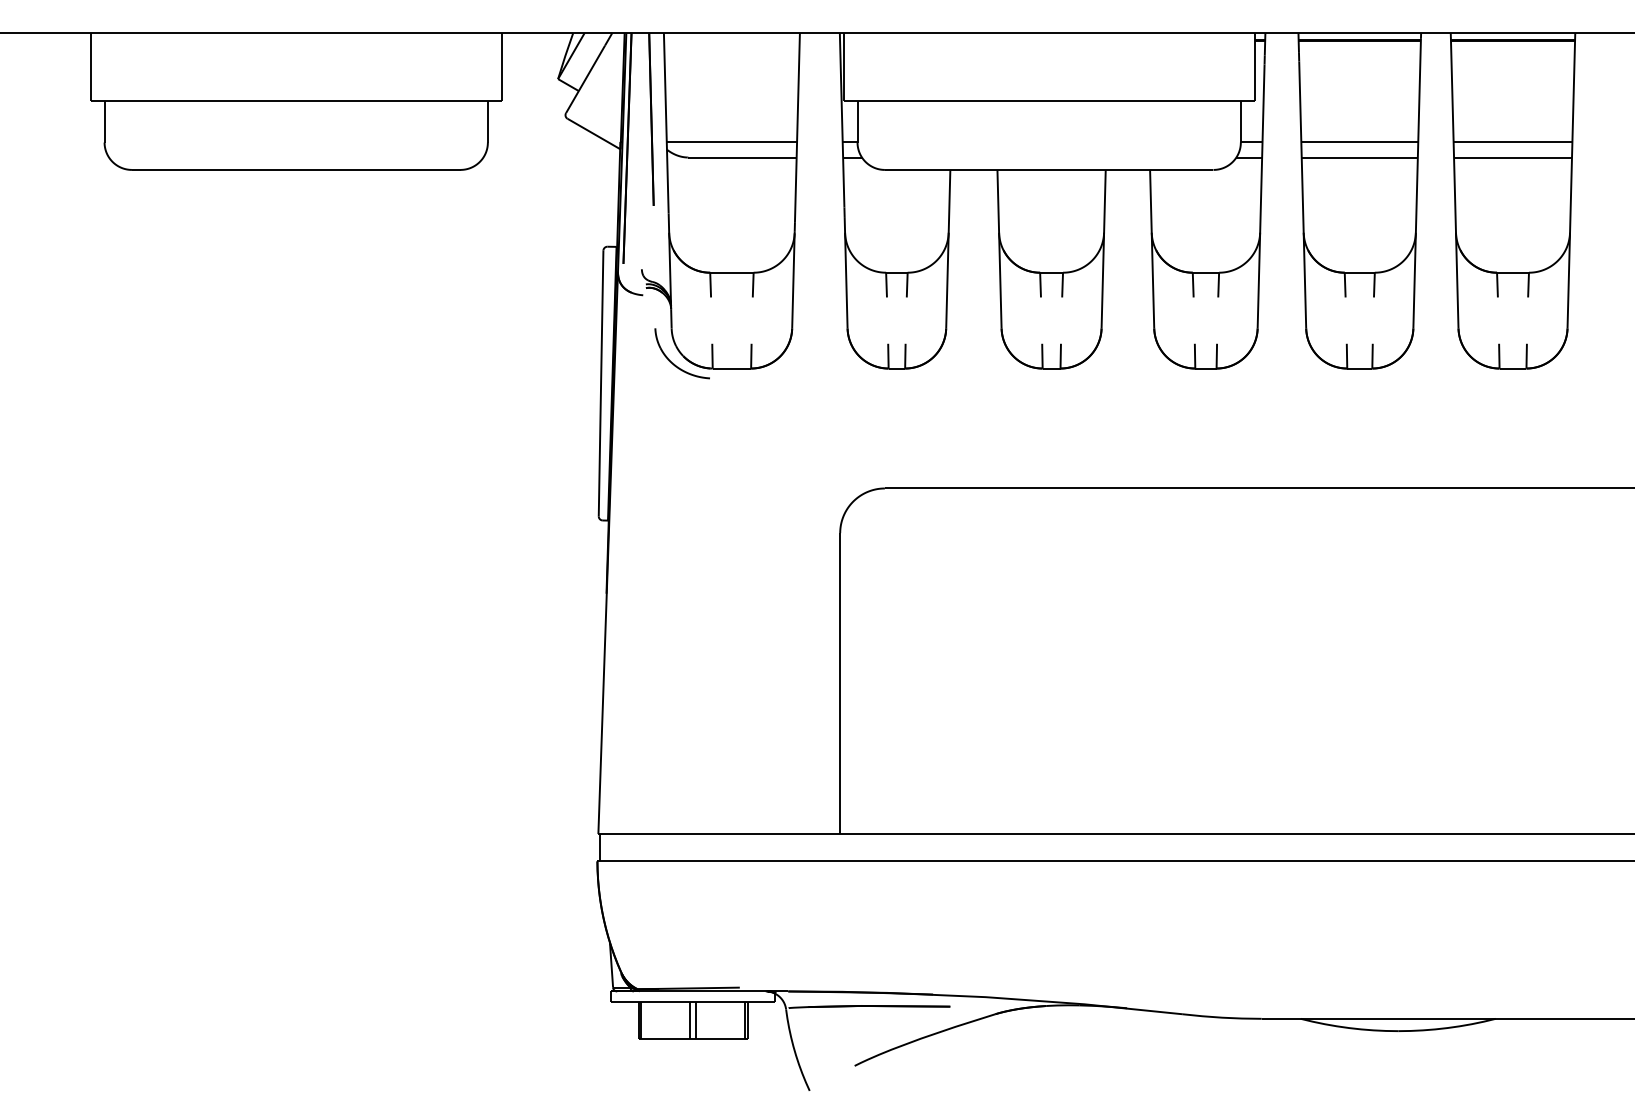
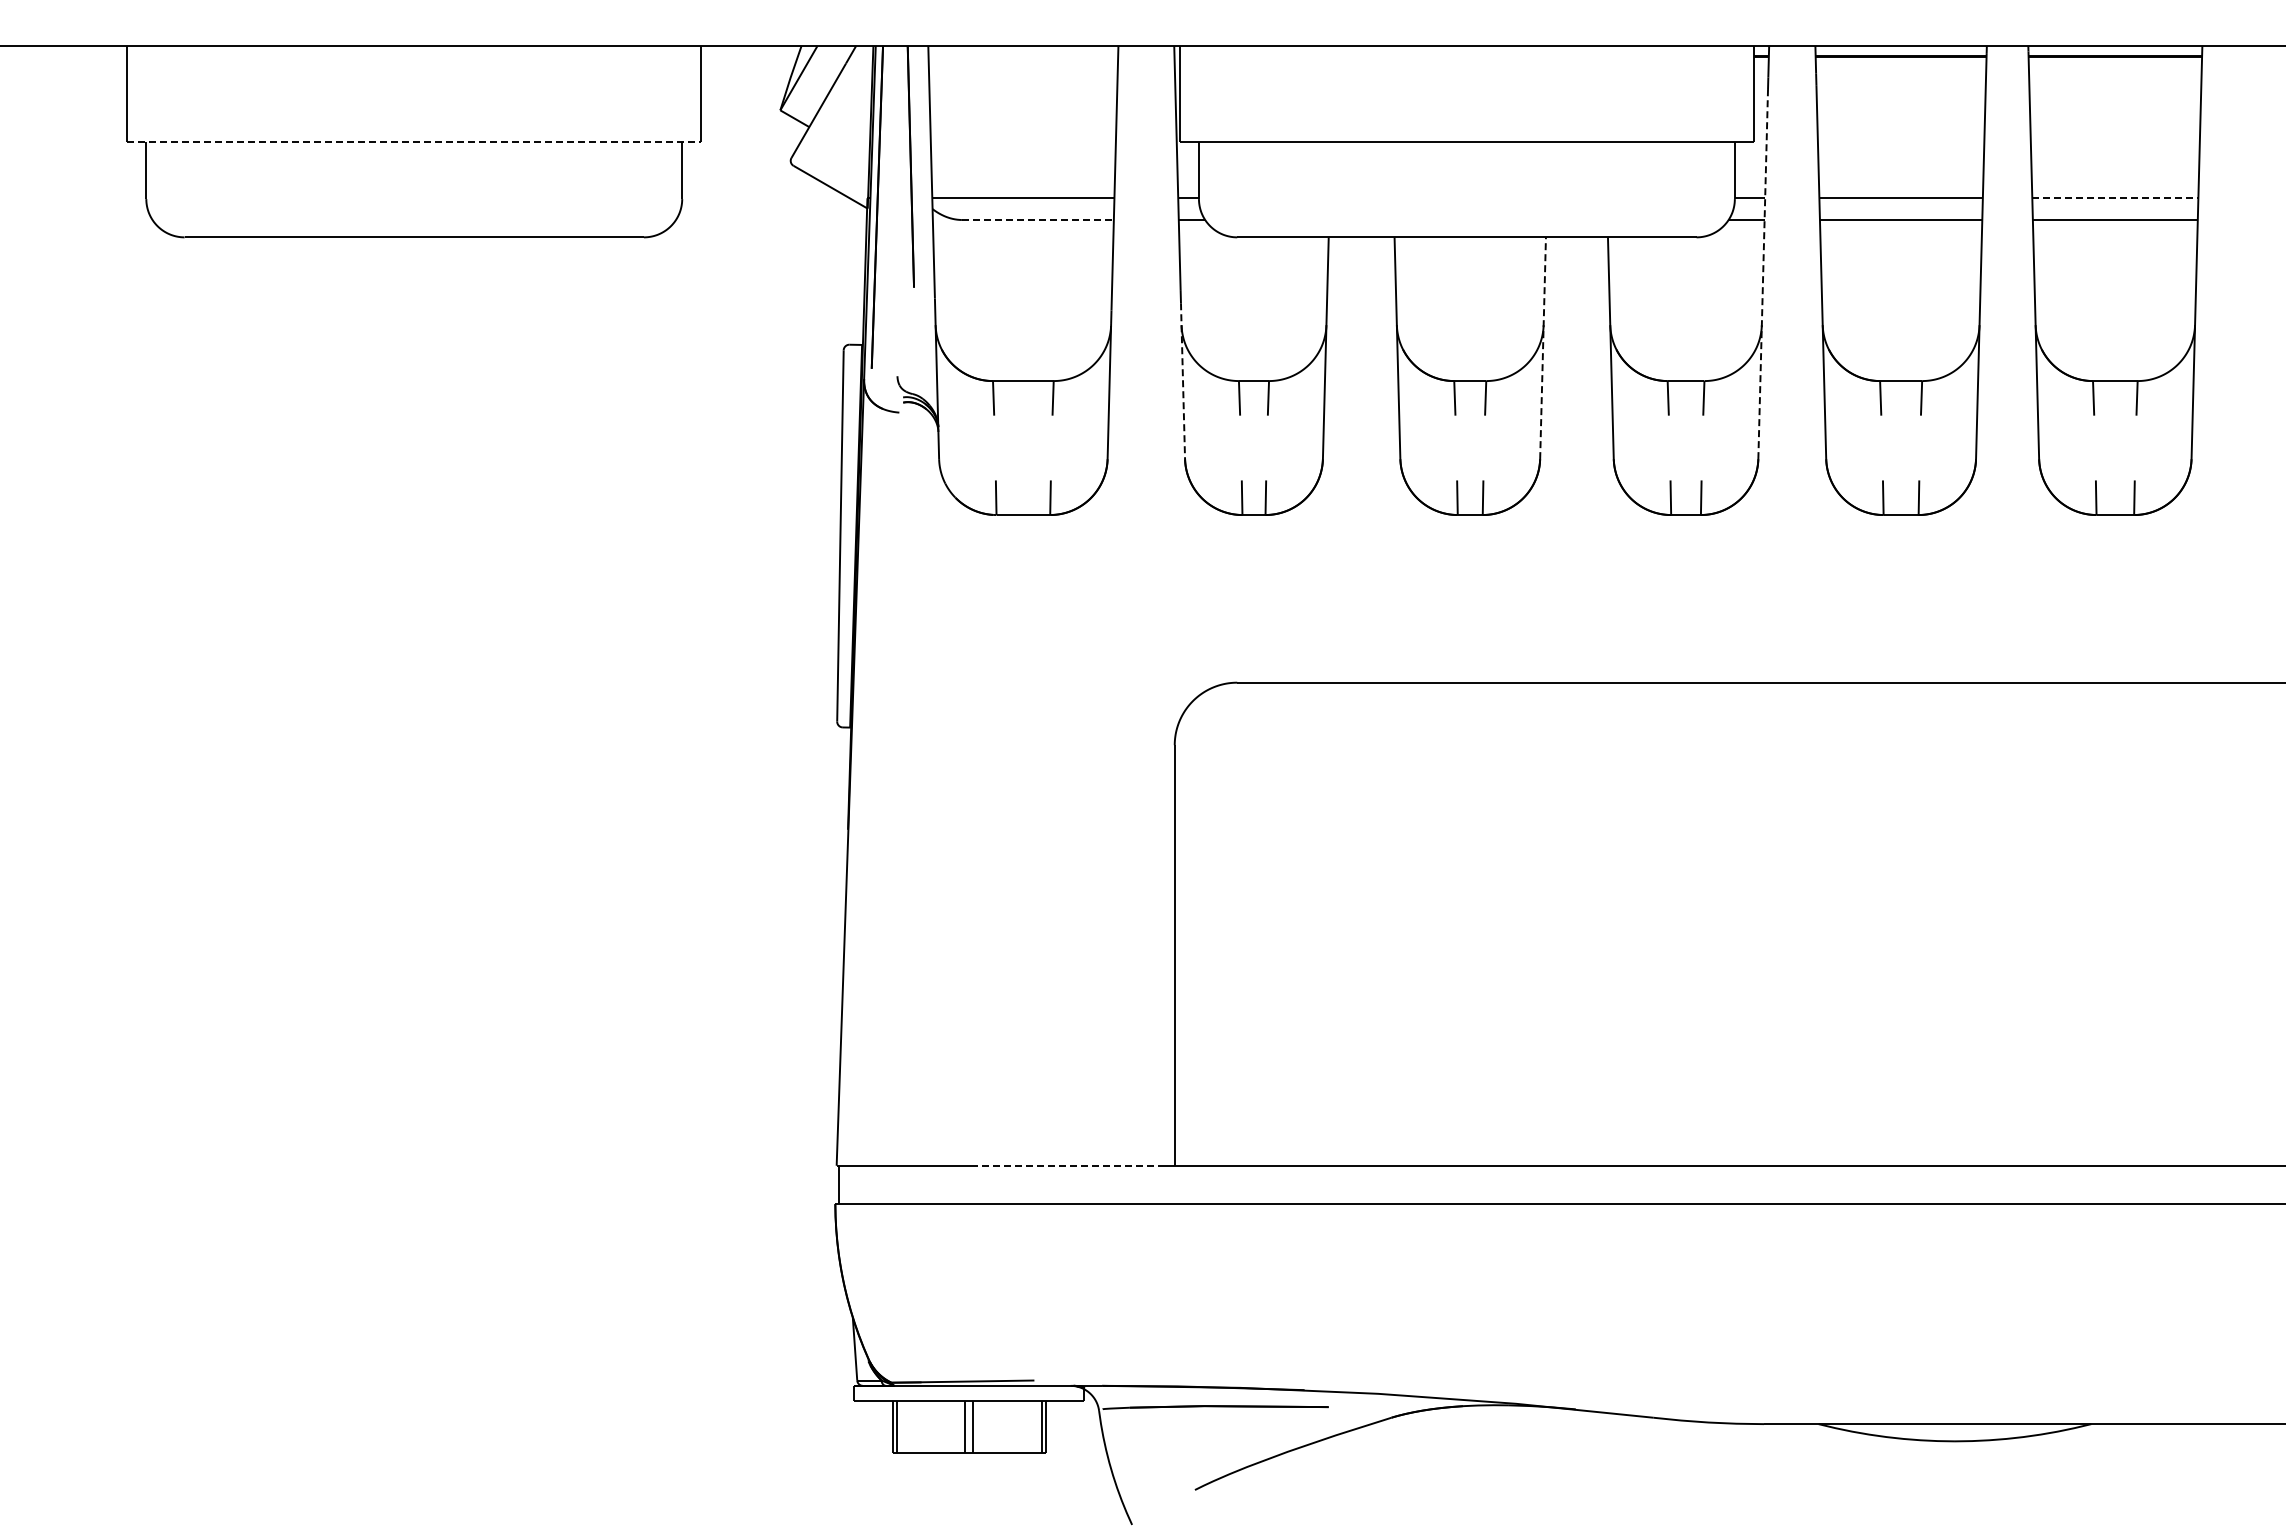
line: (296, 101) -> (414, 141), solid -> dashed
line: (1513, 142) -> (2115, 198), solid -> dashed
line: (742, 157) -> (1038, 220), solid -> dashed
line: (1261, 196) -> (1763, 274), solid -> dashed
line: (1103, 249) -> (1543, 348), solid -> dashed
line: (846, 273) -> (1183, 381), solid -> dashed
part: (672, 362) -> (940, 506), removed
line: (763, 833) -> (1067, 1165), solid -> dashed

